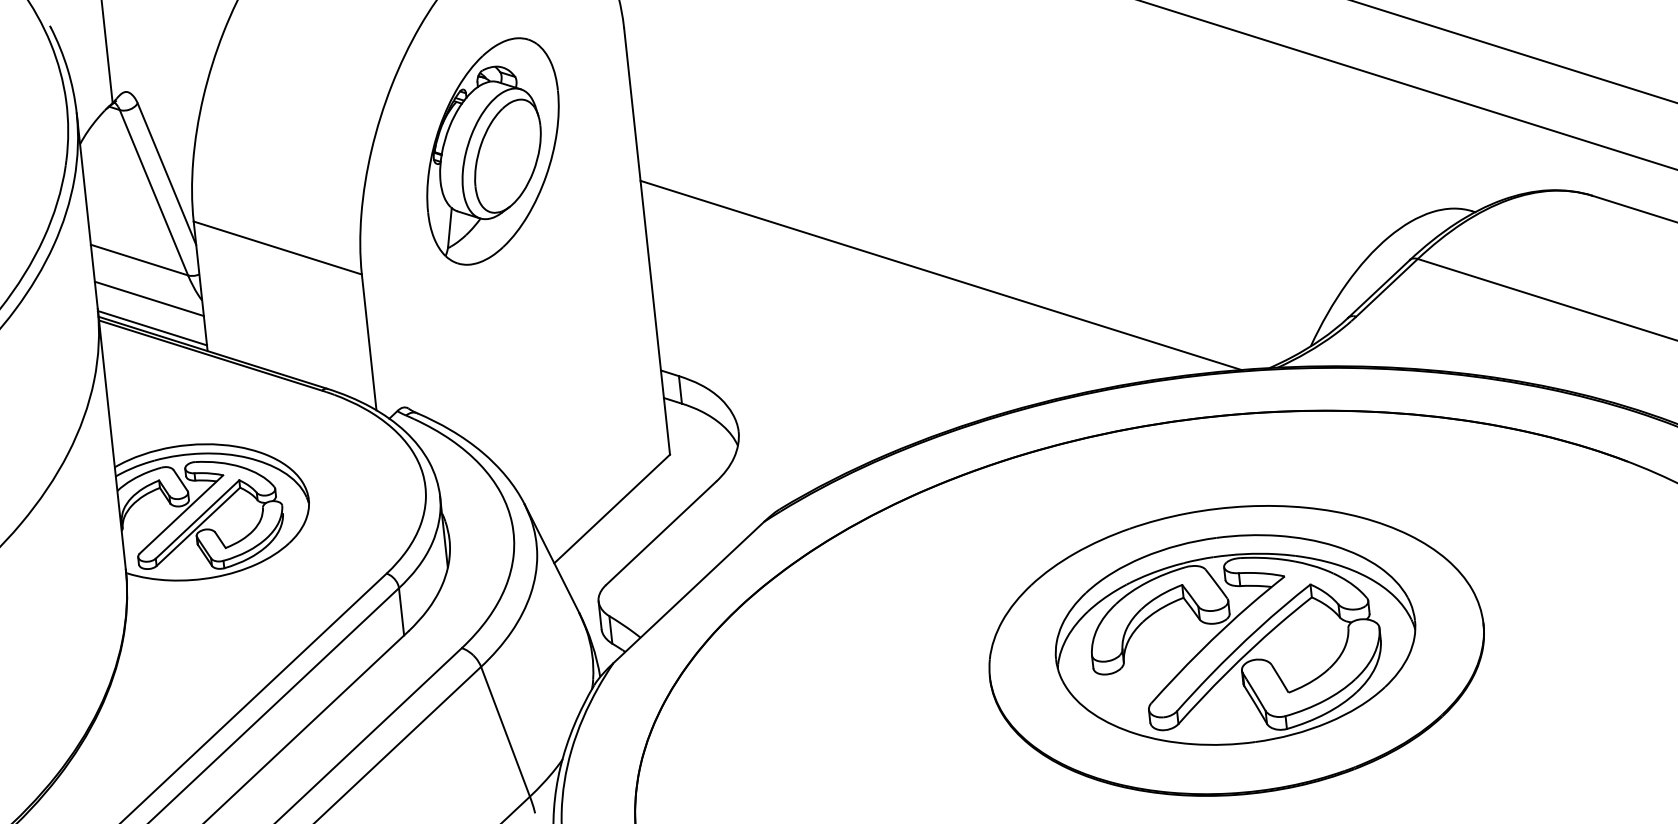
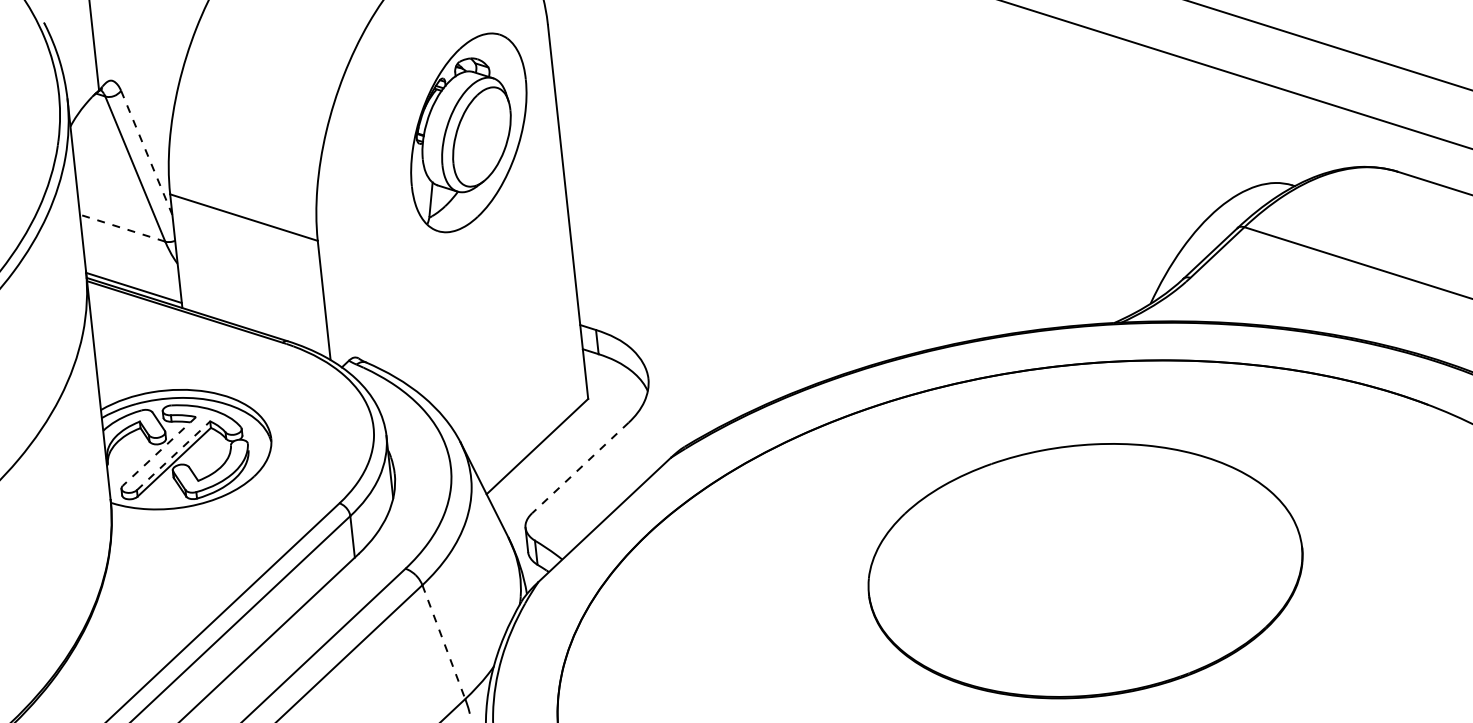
part: (492, 151) -> (468, 132), moved
line: (167, 174) -> (147, 153), solid -> dashed
line: (139, 259) -> (122, 227), solid -> dashed
line: (940, 275) -> (825, 241), removed
line: (148, 298) -> (130, 261), removed
line: (181, 514) -> (159, 451), solid -> dashed
line: (197, 519) -> (173, 455), solid -> dashed
line: (661, 533) -> (580, 468), solid -> dashed
part: (1235, 639) -> (1084, 561), removed
line: (505, 732) -> (443, 642), solid -> dashed

